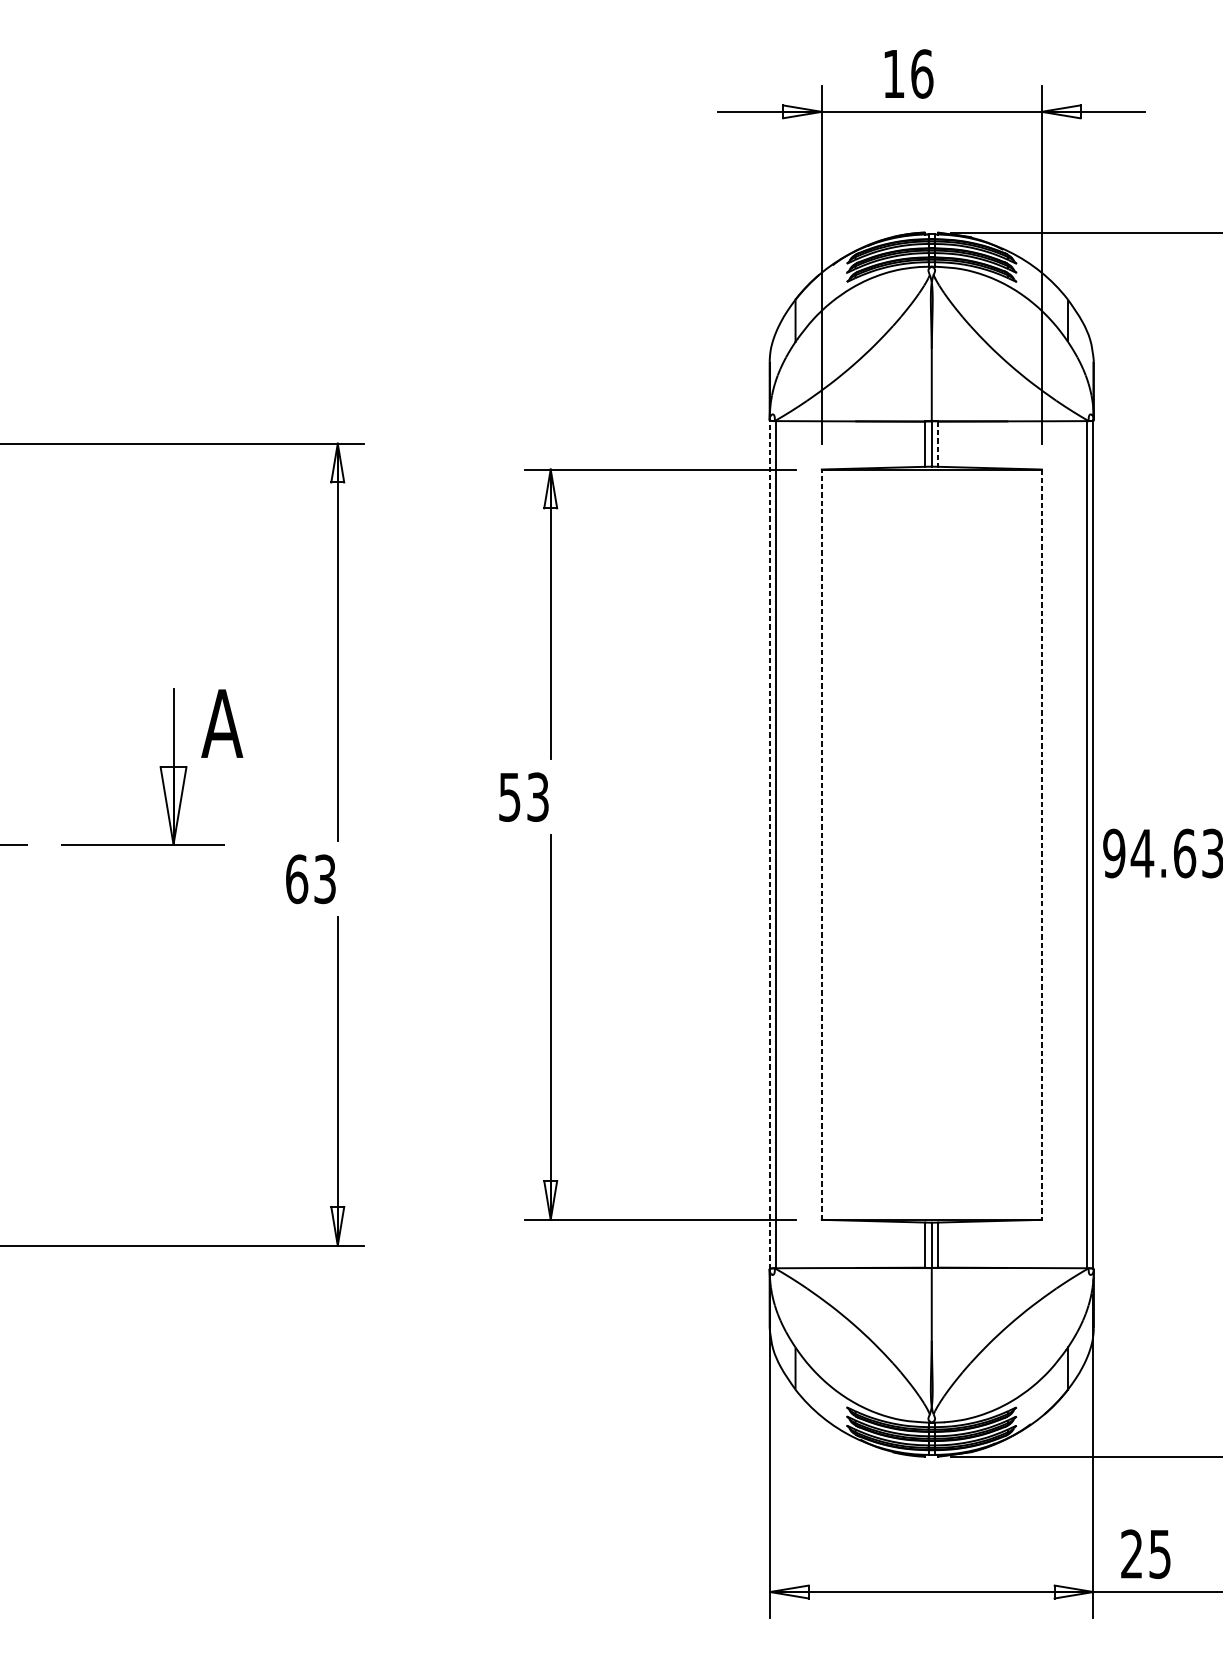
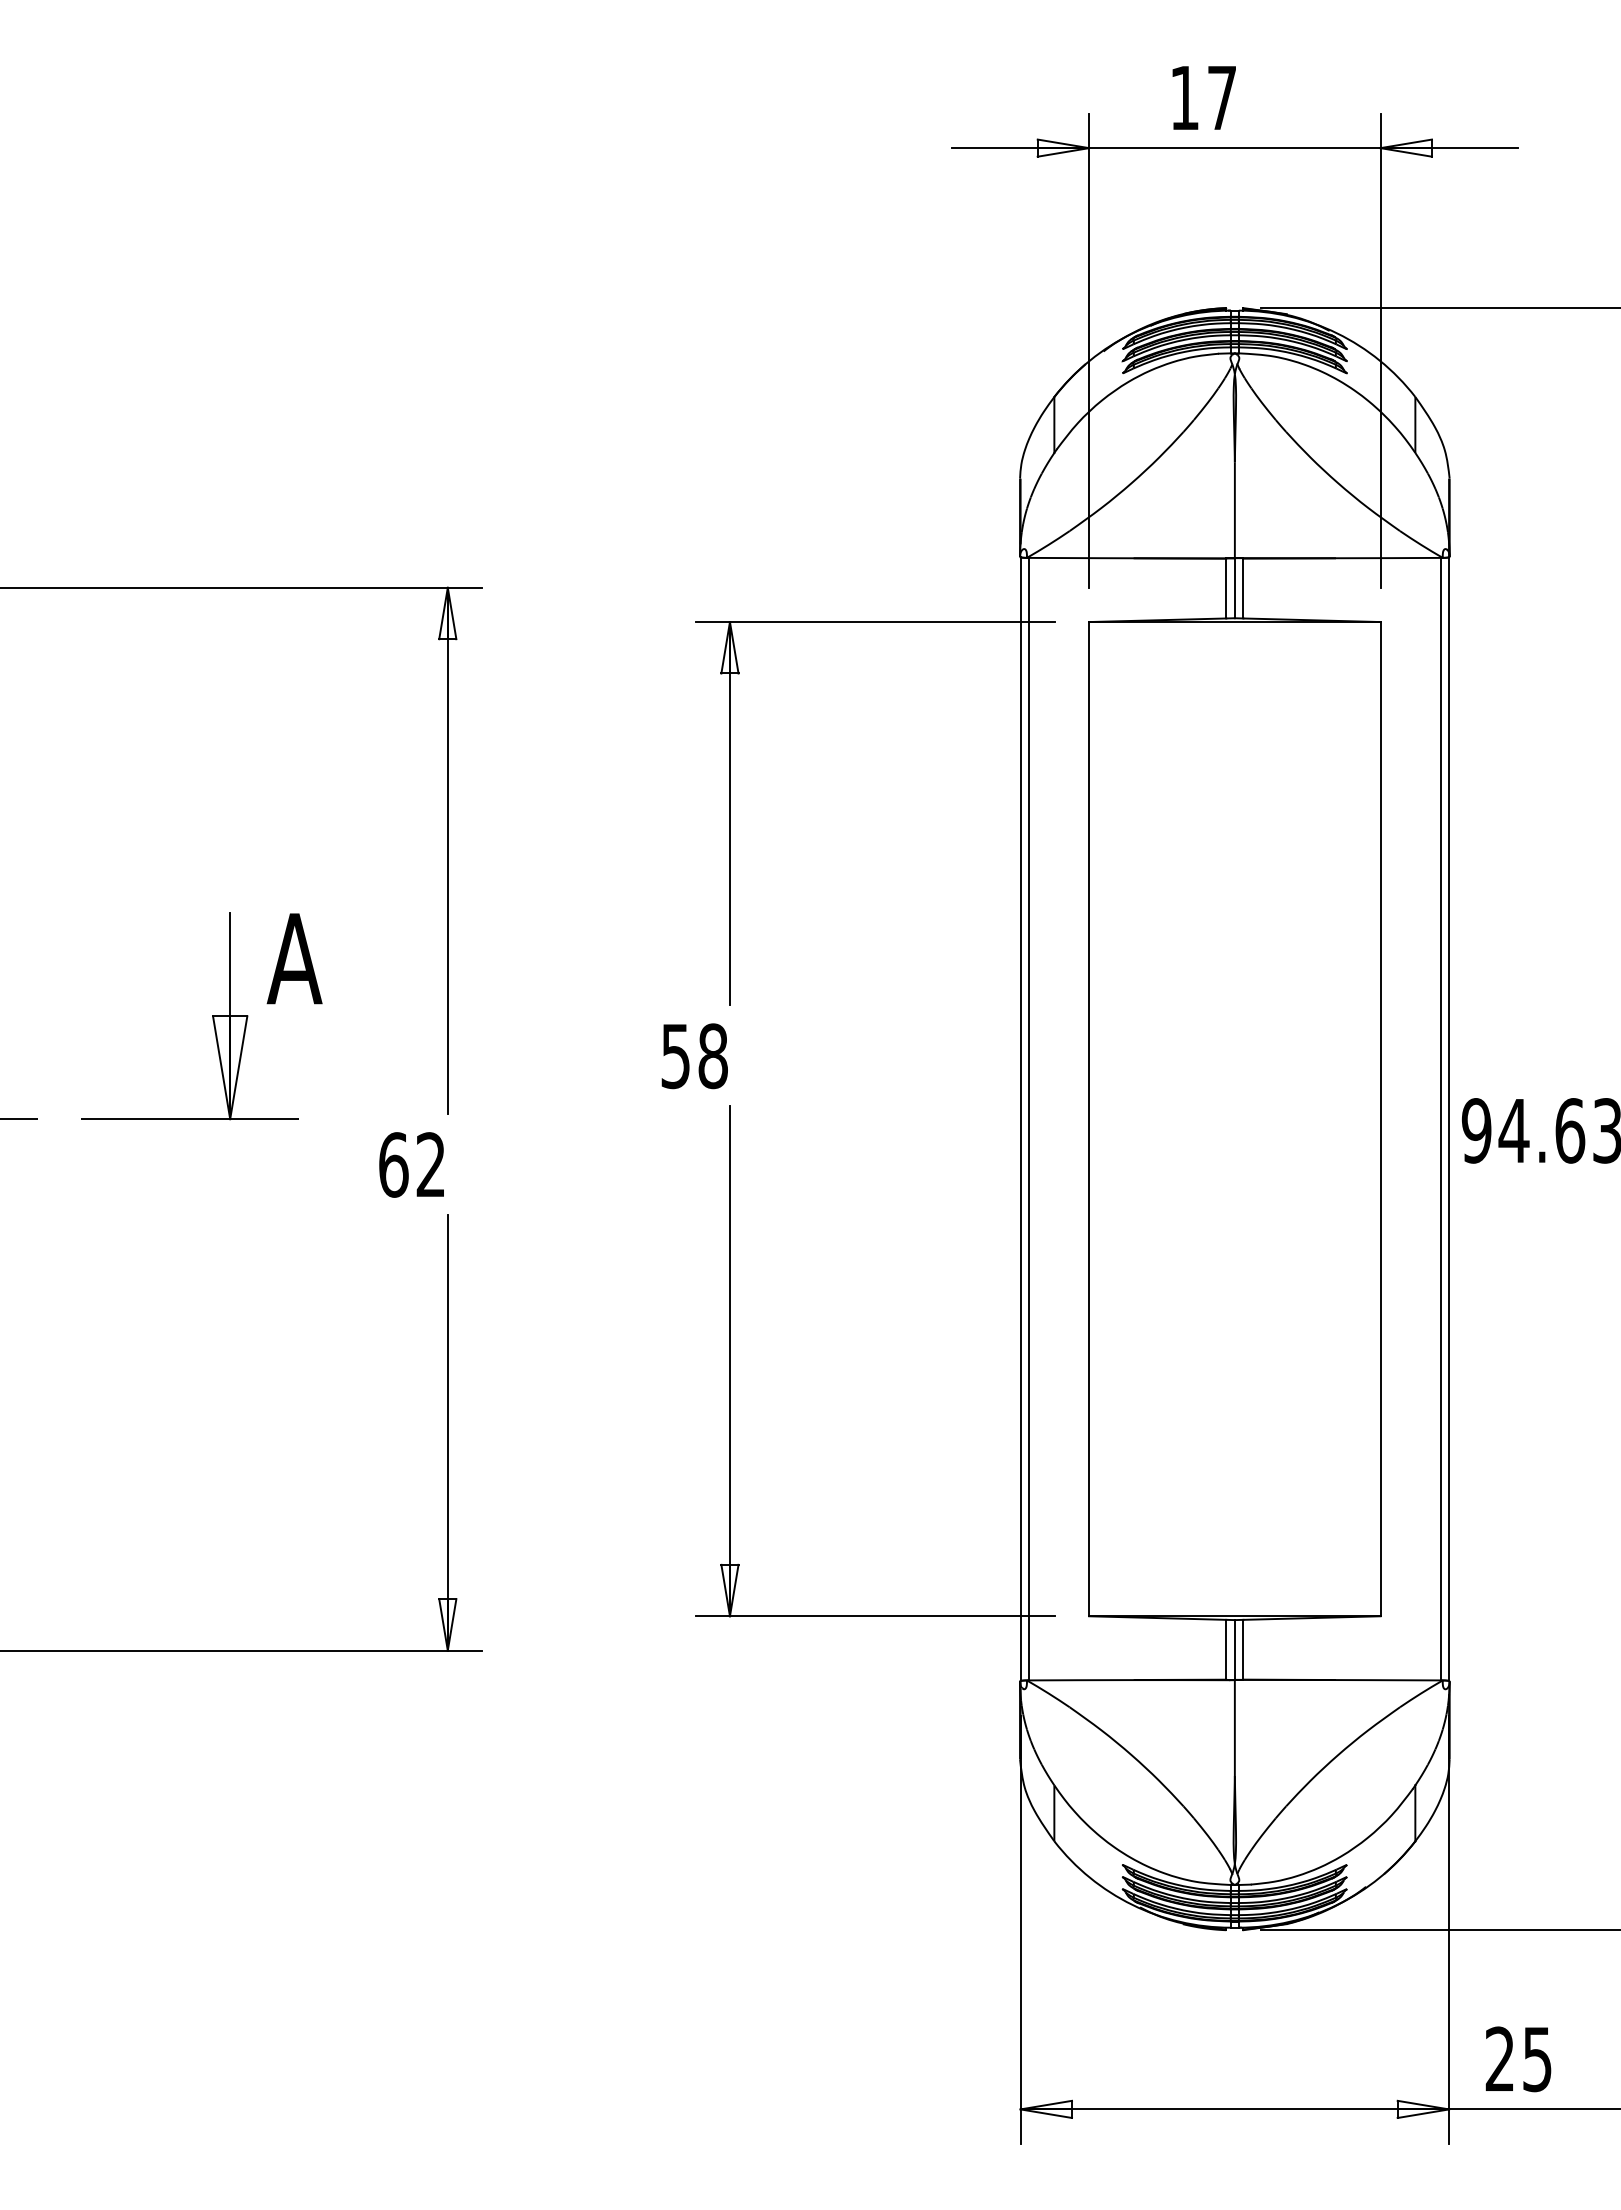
text: (922, 73) -> (1222, 97), 16 -> 17
line: (938, 444) -> (1243, 588), dashed -> solid
text: (537, 797) -> (712, 1056), 53 -> 58
line: (769, 844) -> (1020, 1118), dashed -> solid
line: (822, 844) -> (1089, 1118), dashed -> solid
line: (1041, 844) -> (1380, 1119), dashed -> solid
text: (324, 878) -> (430, 1164), 63 -> 62

